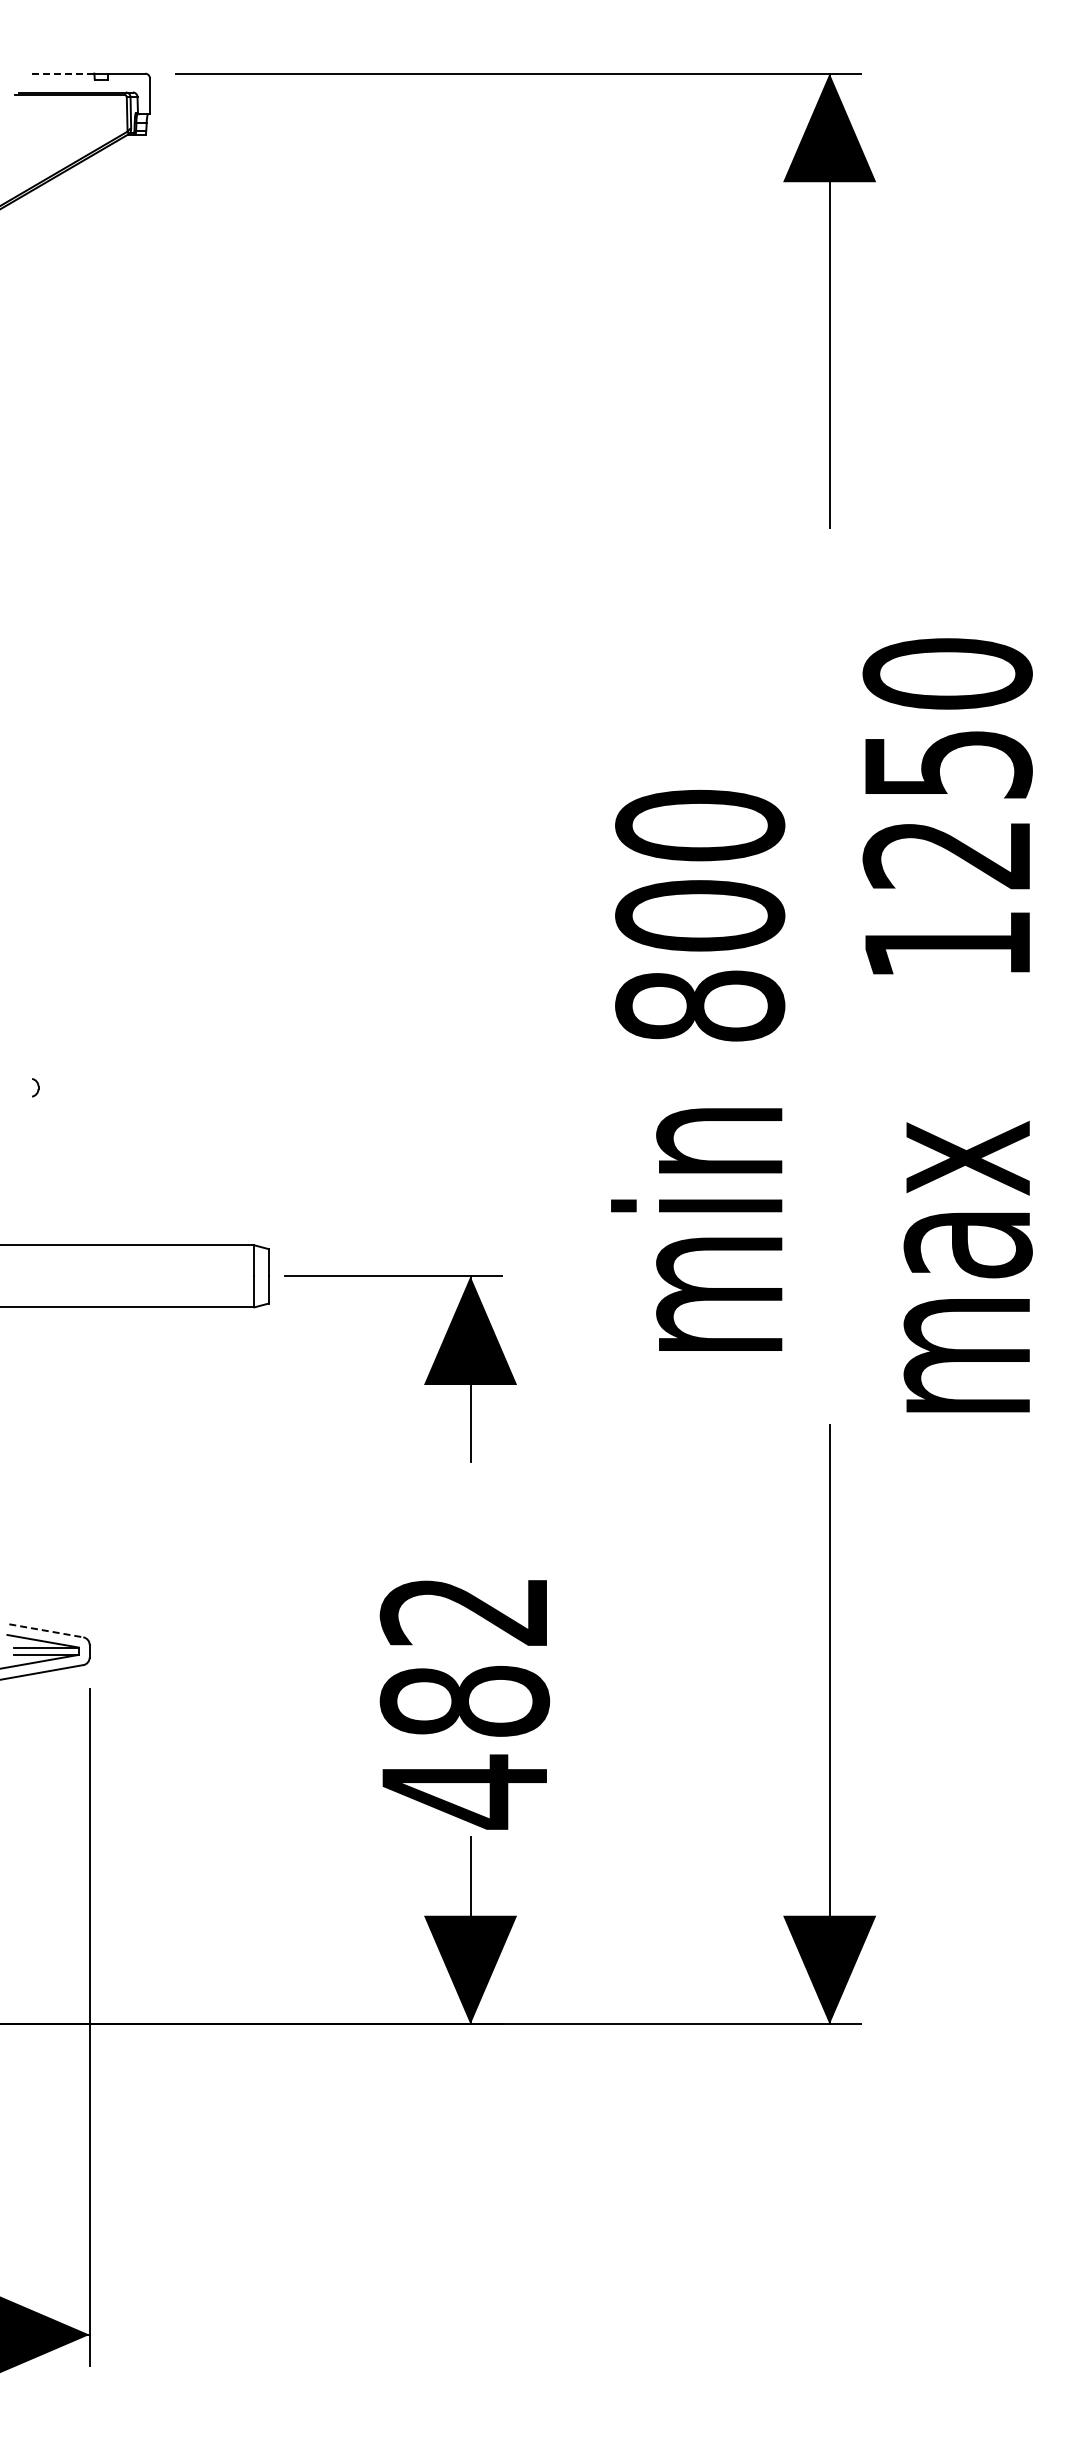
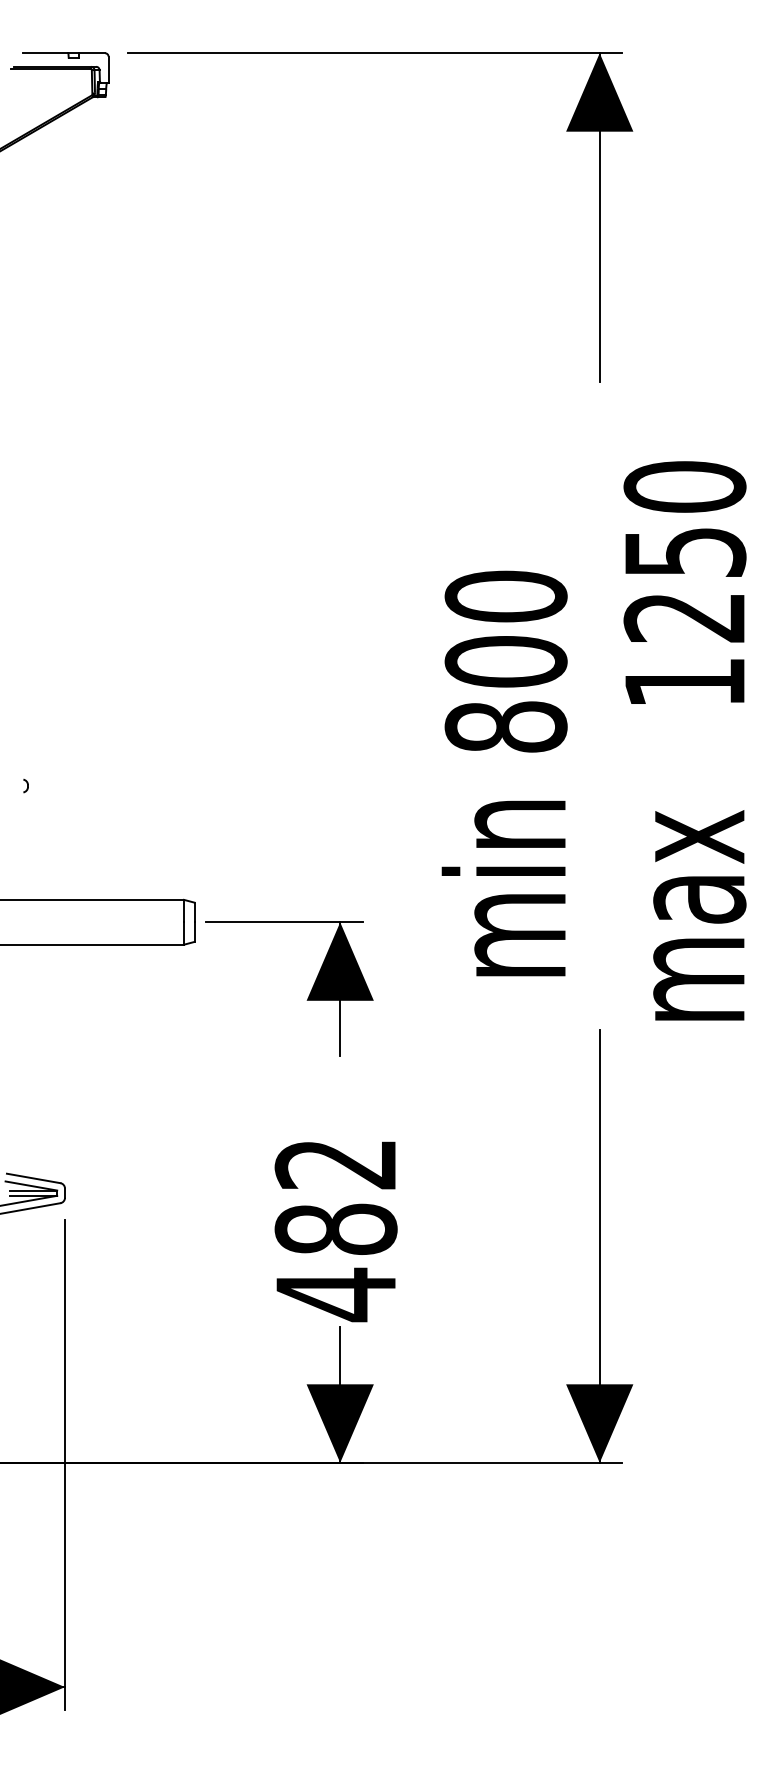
line: (63, 73) -> (46, 53), dashed -> solid
line: (46, 1630) -> (33, 1178), dashed -> solid

